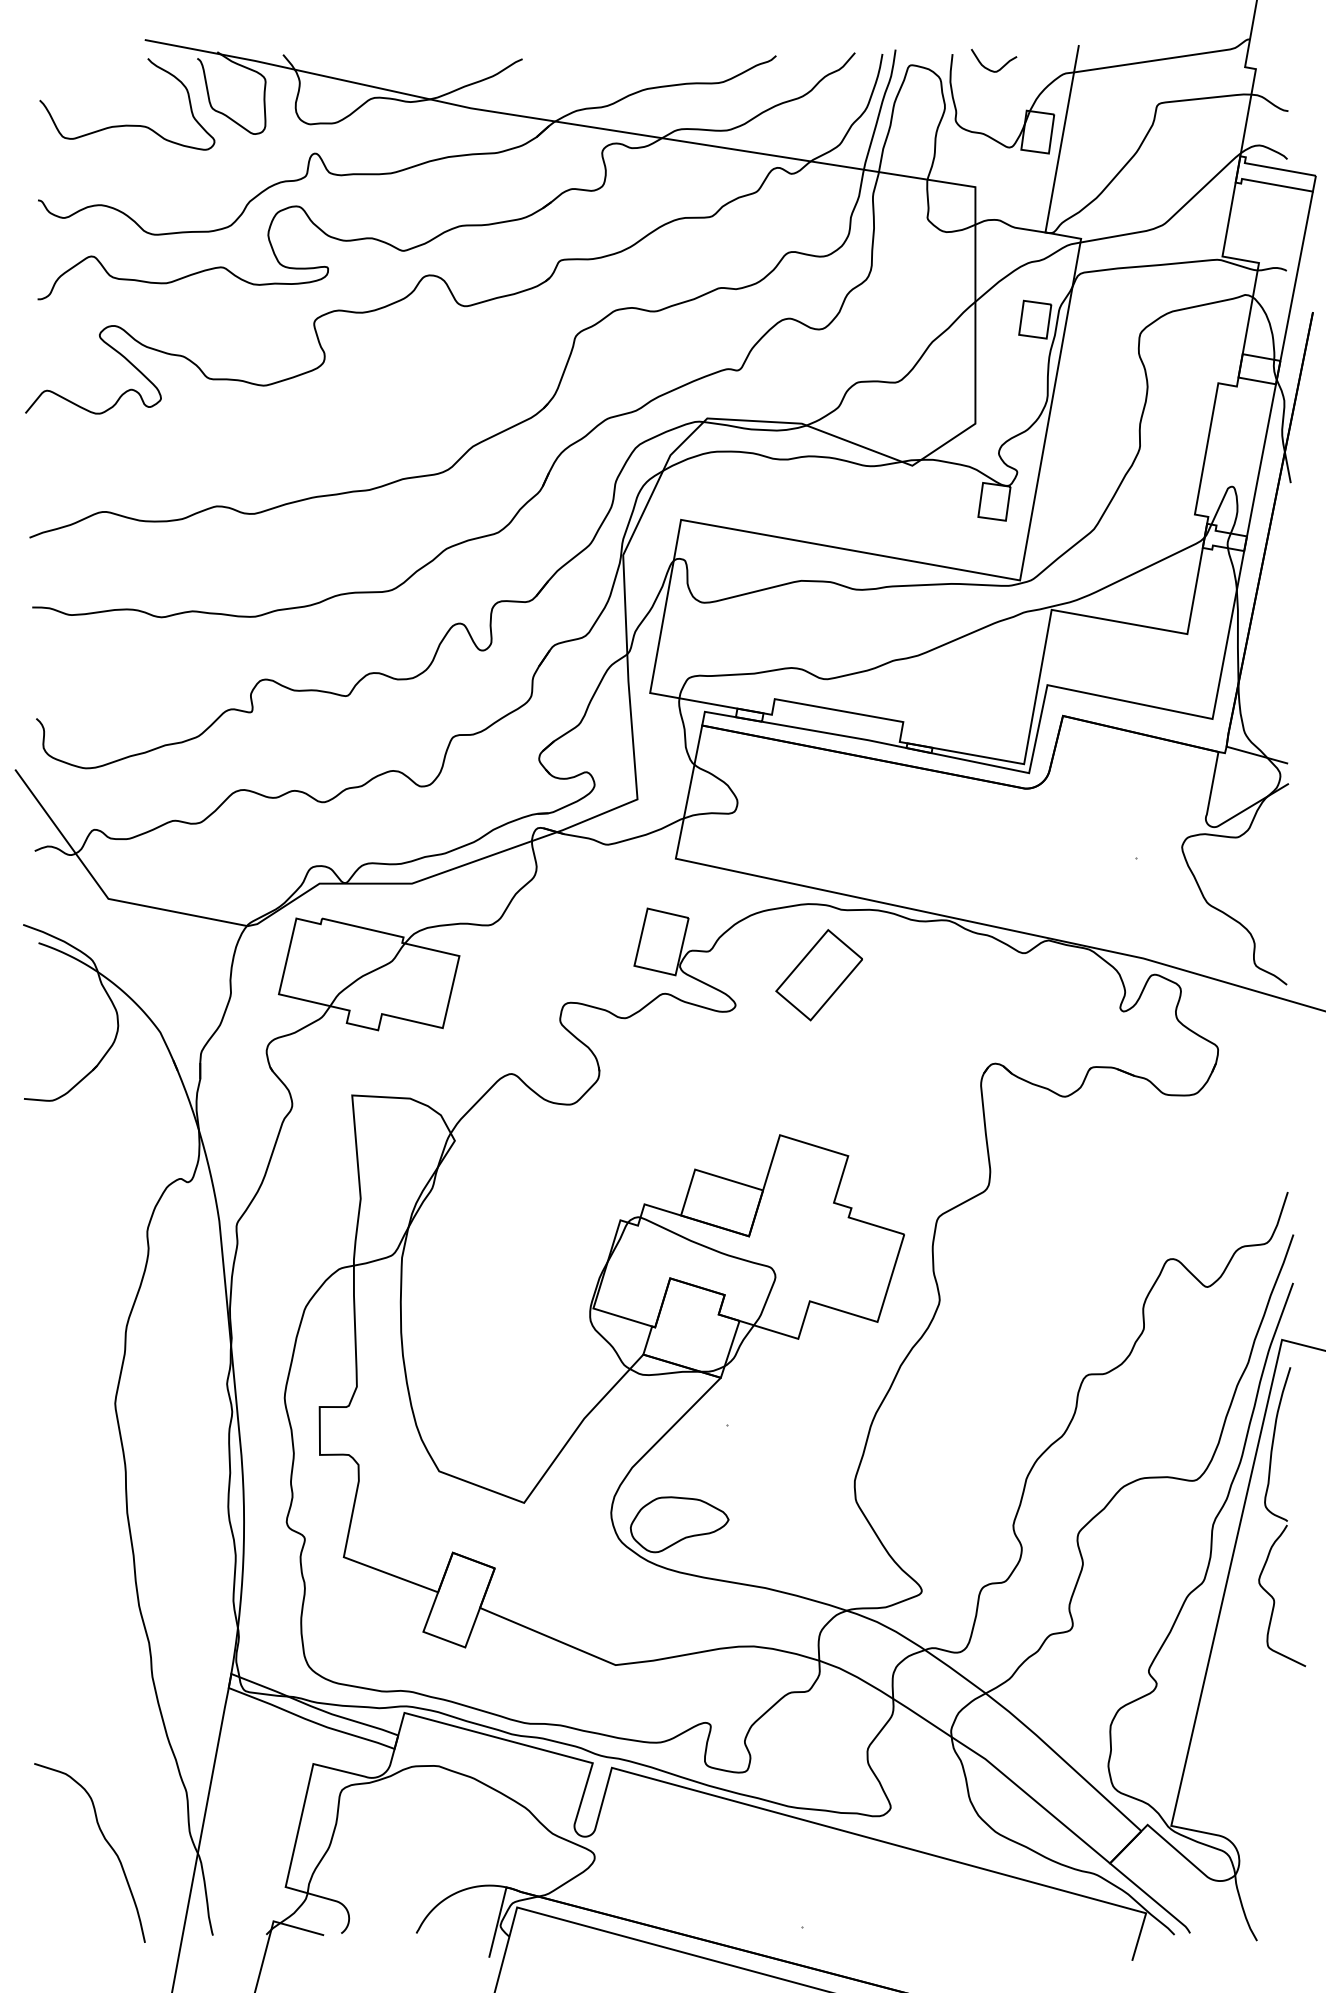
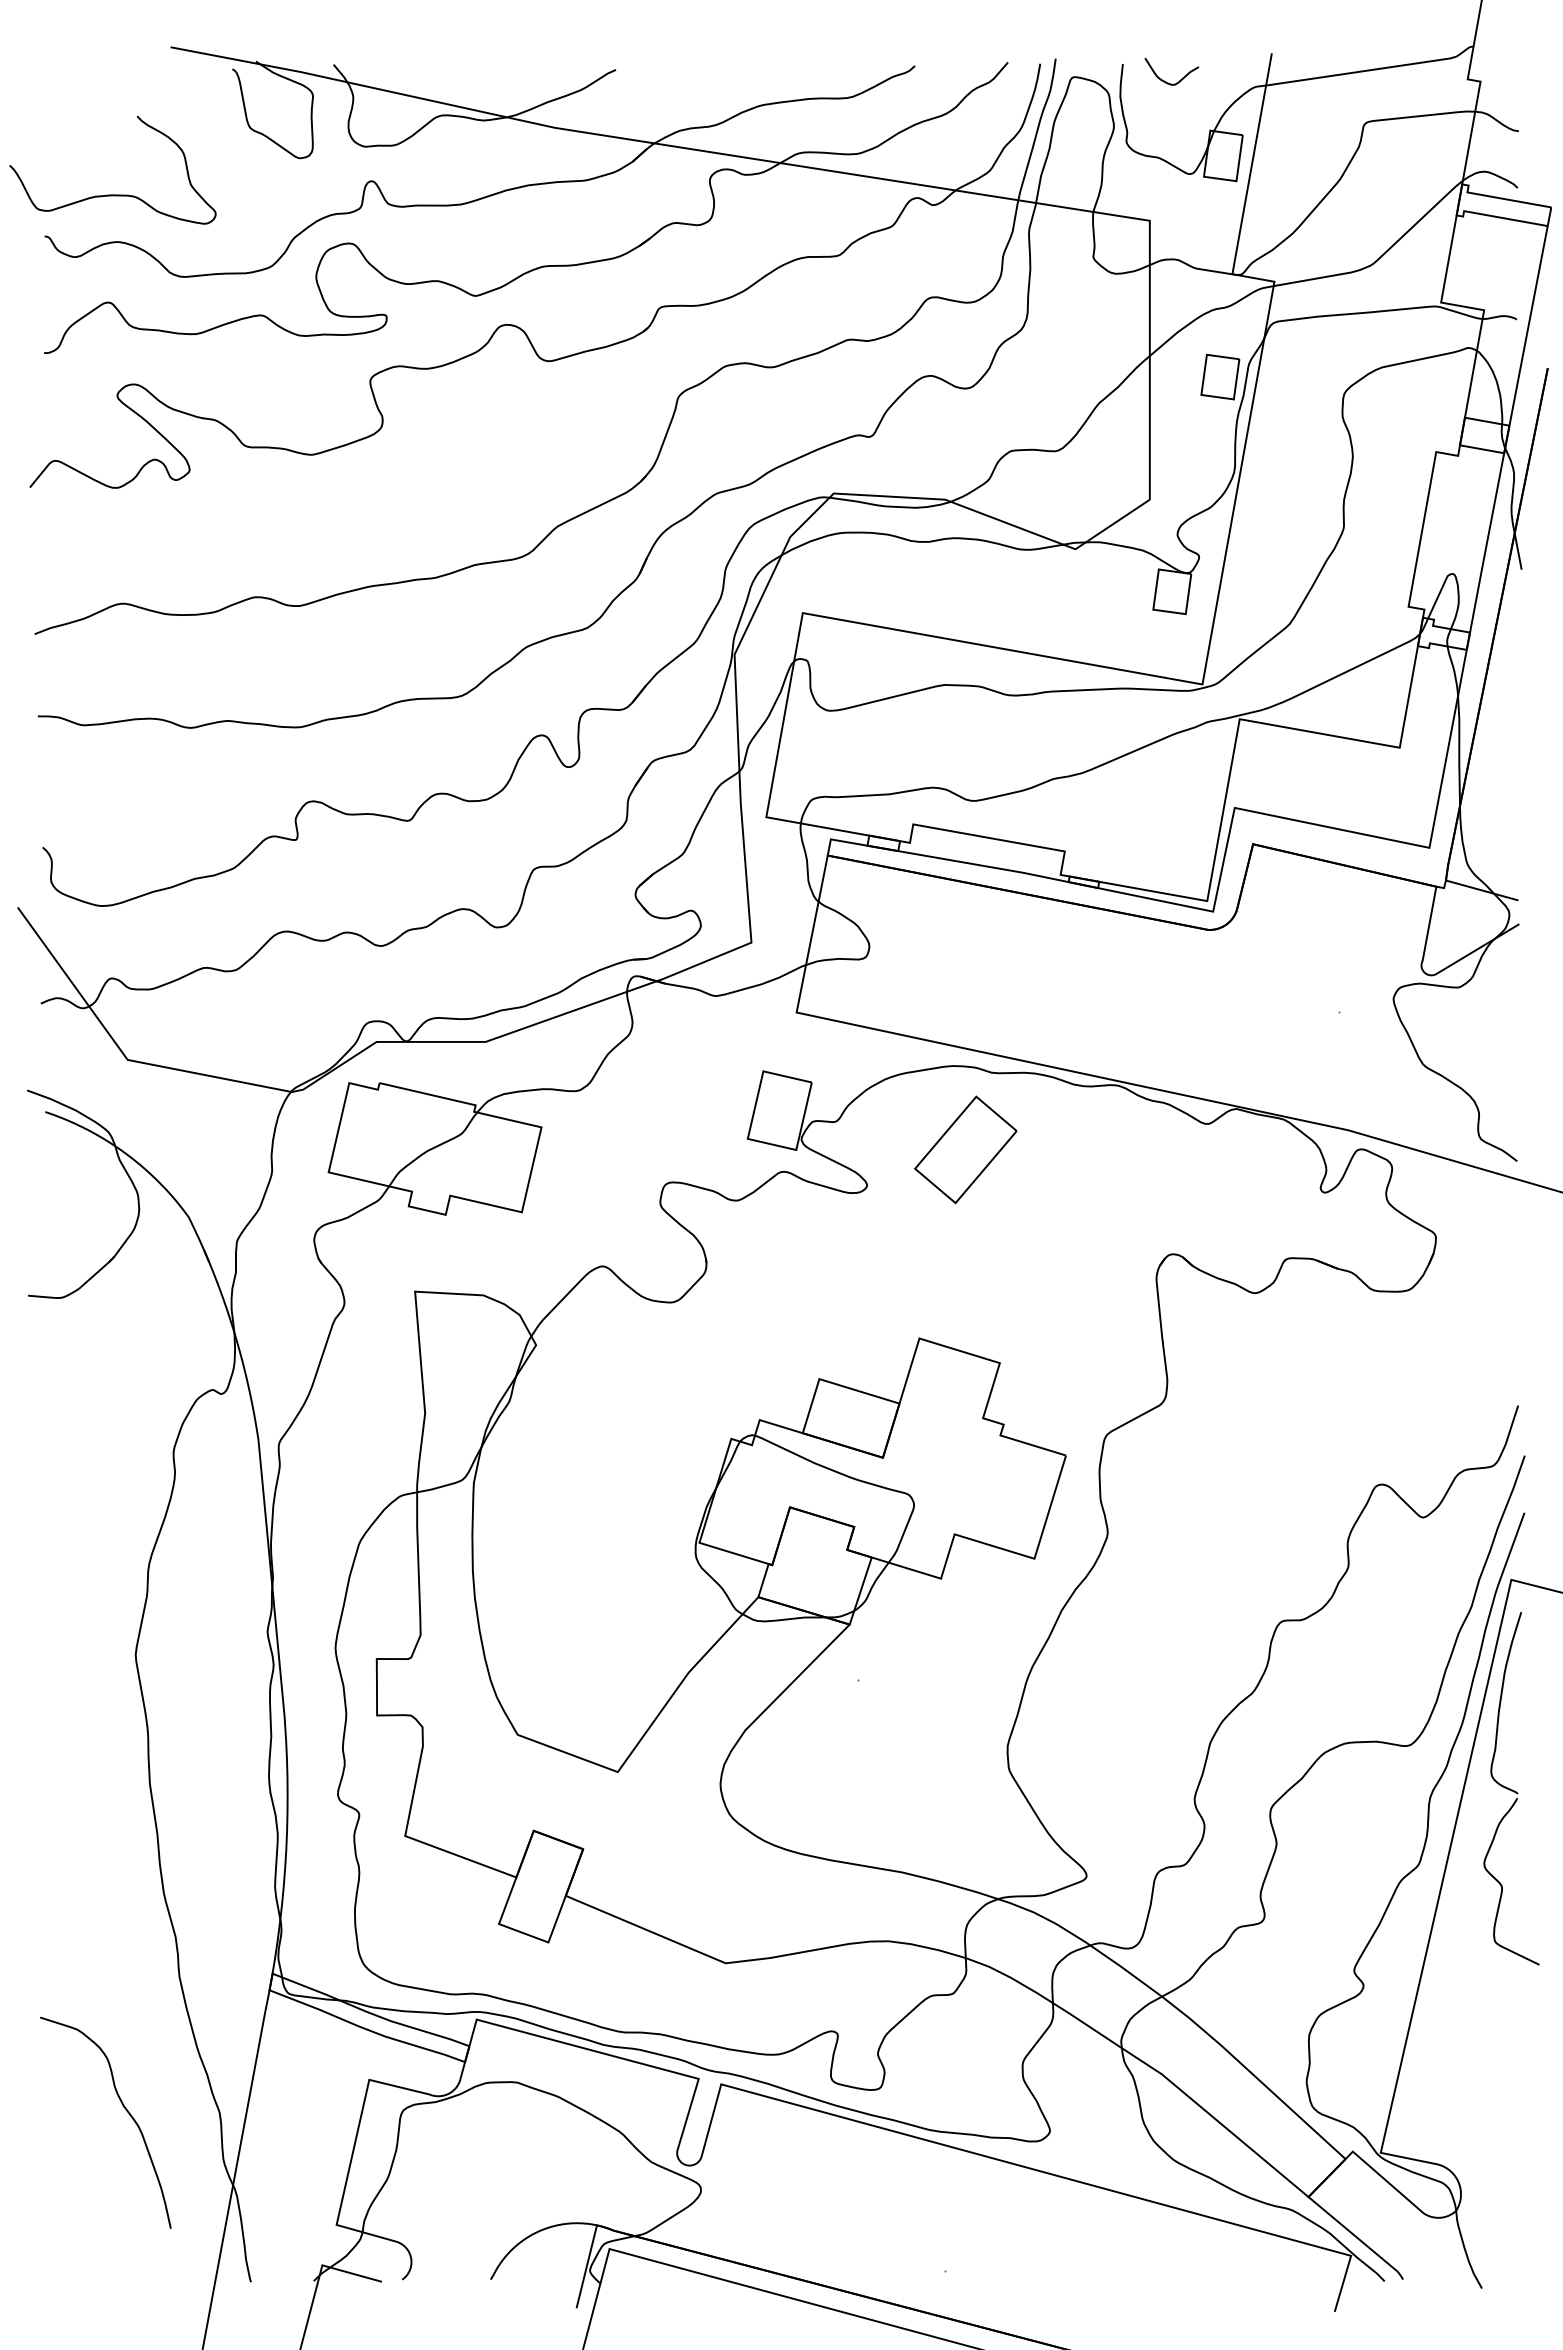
curve: (126, 124) -> (112, 194), moved
part: (679, 1524) -> (800, 1797), removed
curve: (106, 1842) -> (125, 2110), moved

